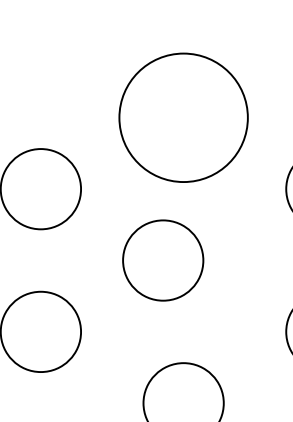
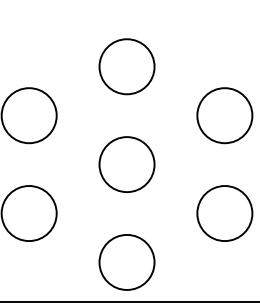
circle: (182, 117) -> (126, 66), size x0.62
circle: (162, 260) -> (126, 164), moved

